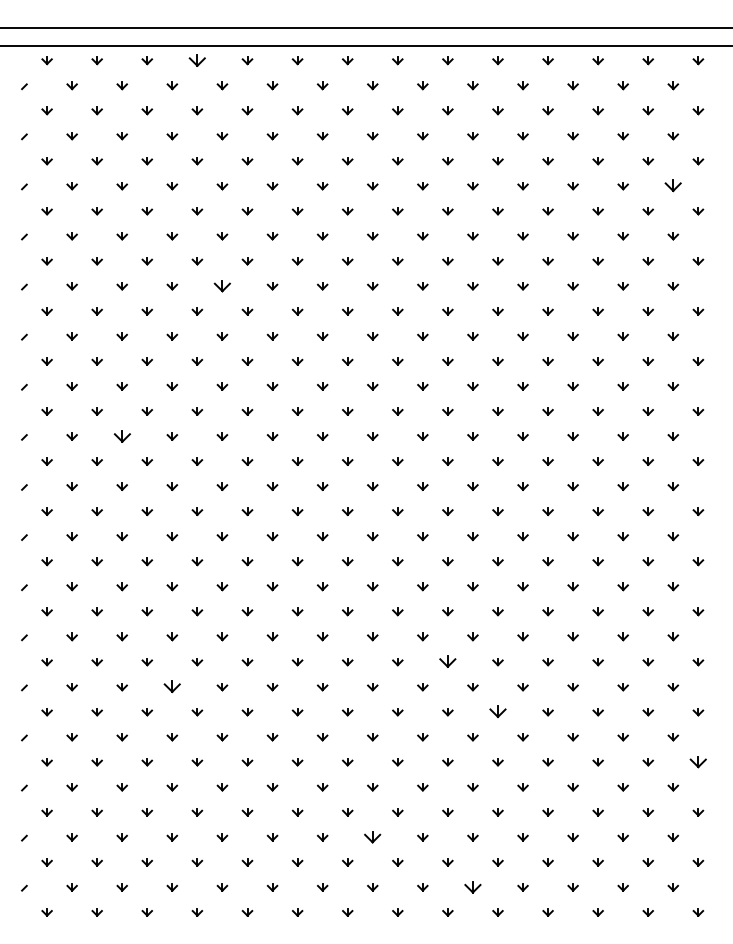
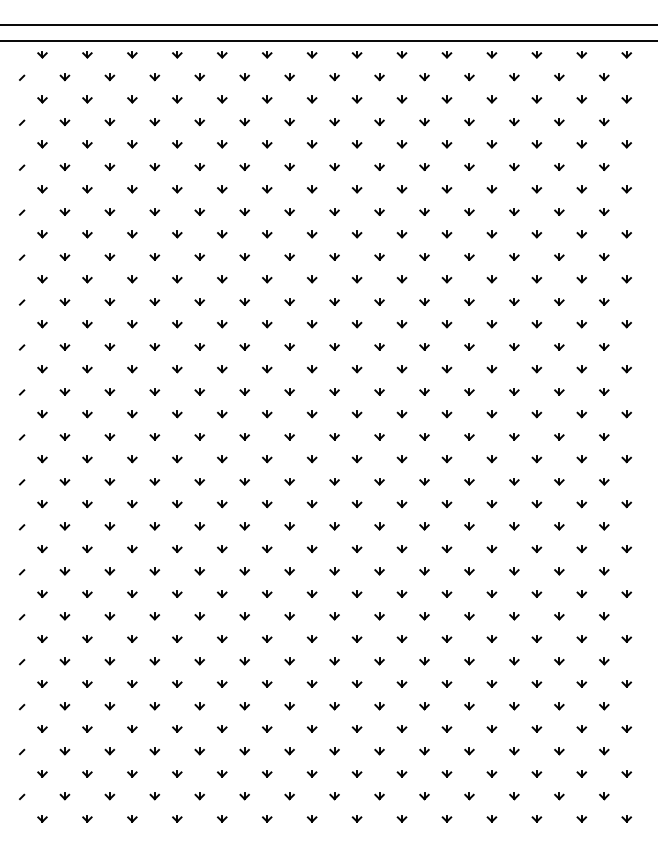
part: (197, 60) -> (177, 54), size x0.62
part: (673, 186) -> (604, 167), size x0.62
part: (222, 286) -> (199, 257), size x0.62
part: (121, 436) -> (109, 391), size x0.62
part: (447, 662) -> (401, 594), size x0.62
part: (172, 687) -> (154, 616), size x0.62
part: (497, 712) -> (446, 639), size x0.62
part: (698, 762) -> (626, 684), size x0.62
part: (372, 837) -> (334, 751), size x0.62
part: (472, 887) -> (424, 796), size x0.62

